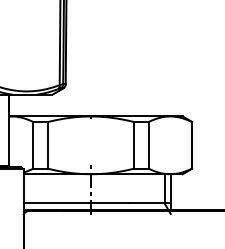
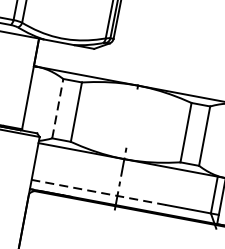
line: (33, 144) -> (58, 107), solid -> dashed
line: (76, 203) -> (98, 192), solid -> dashed

